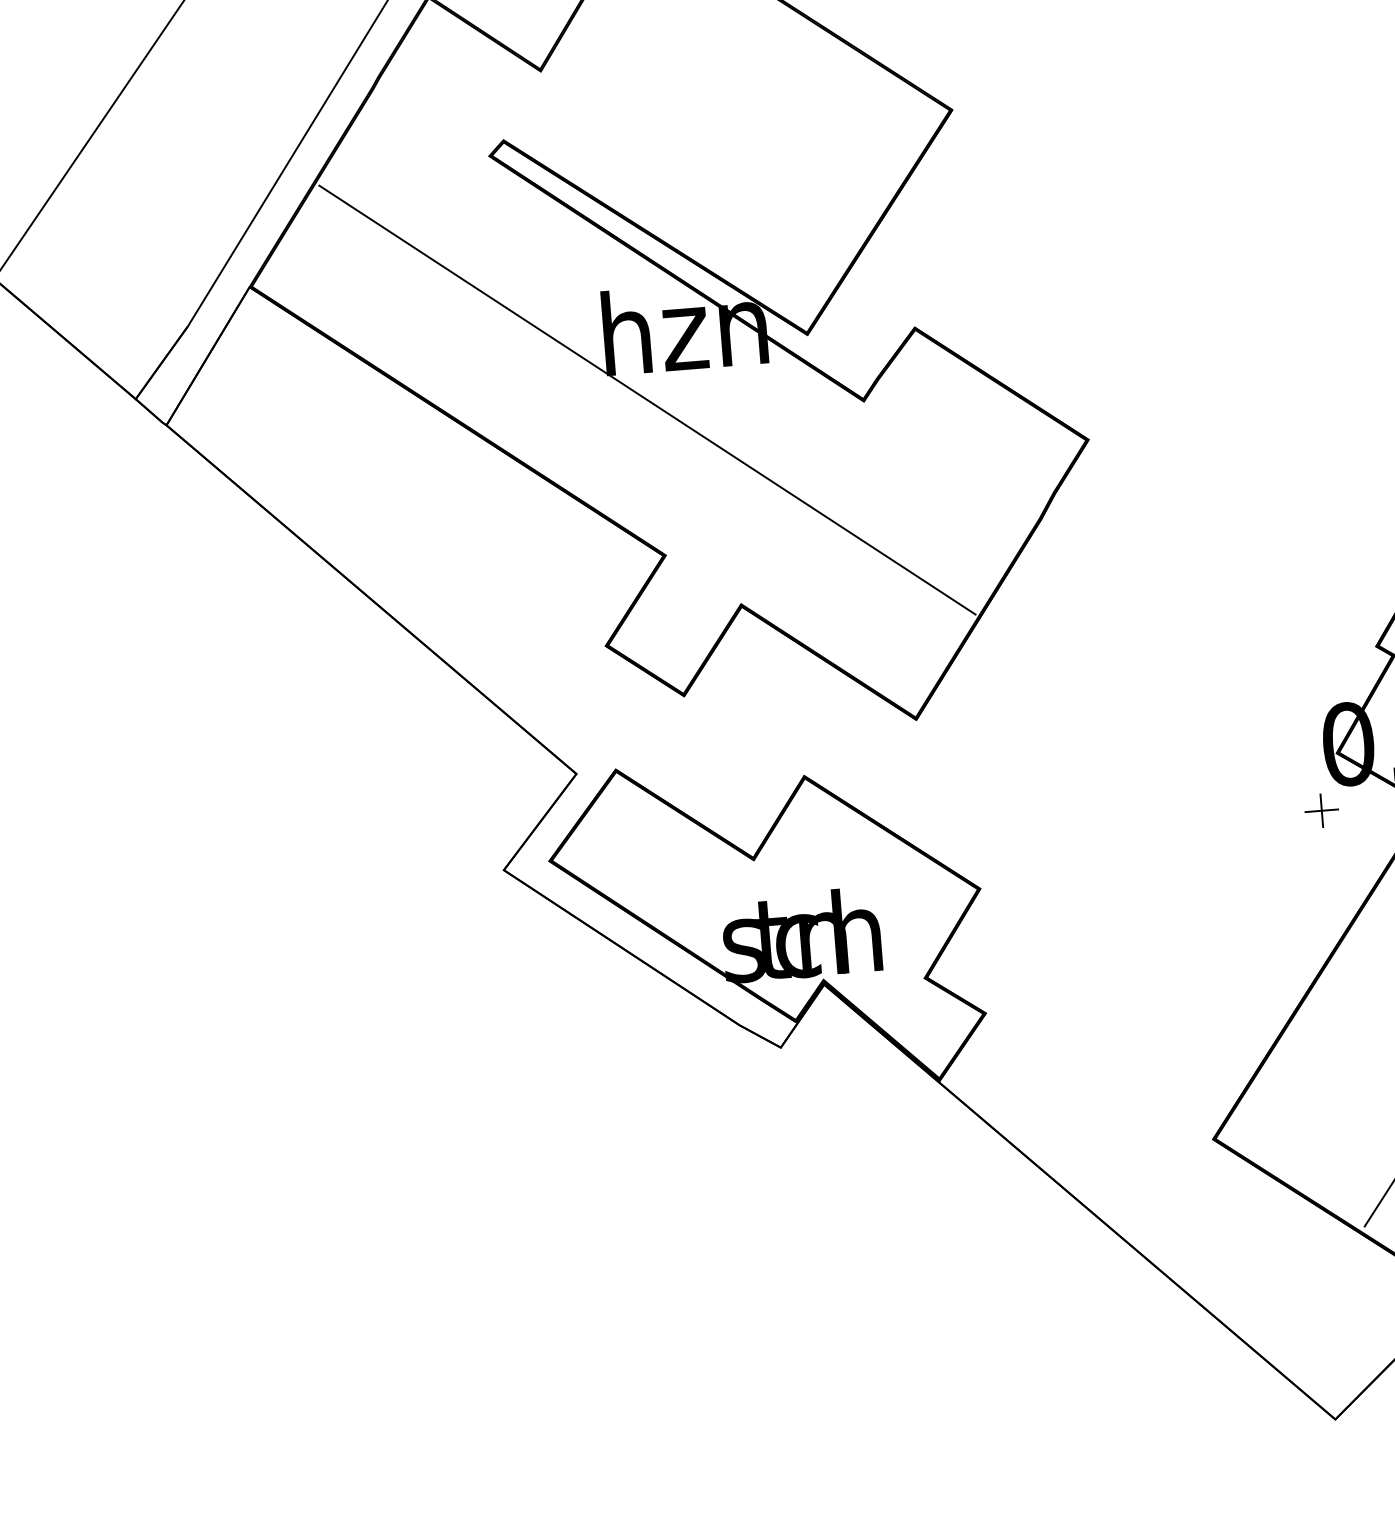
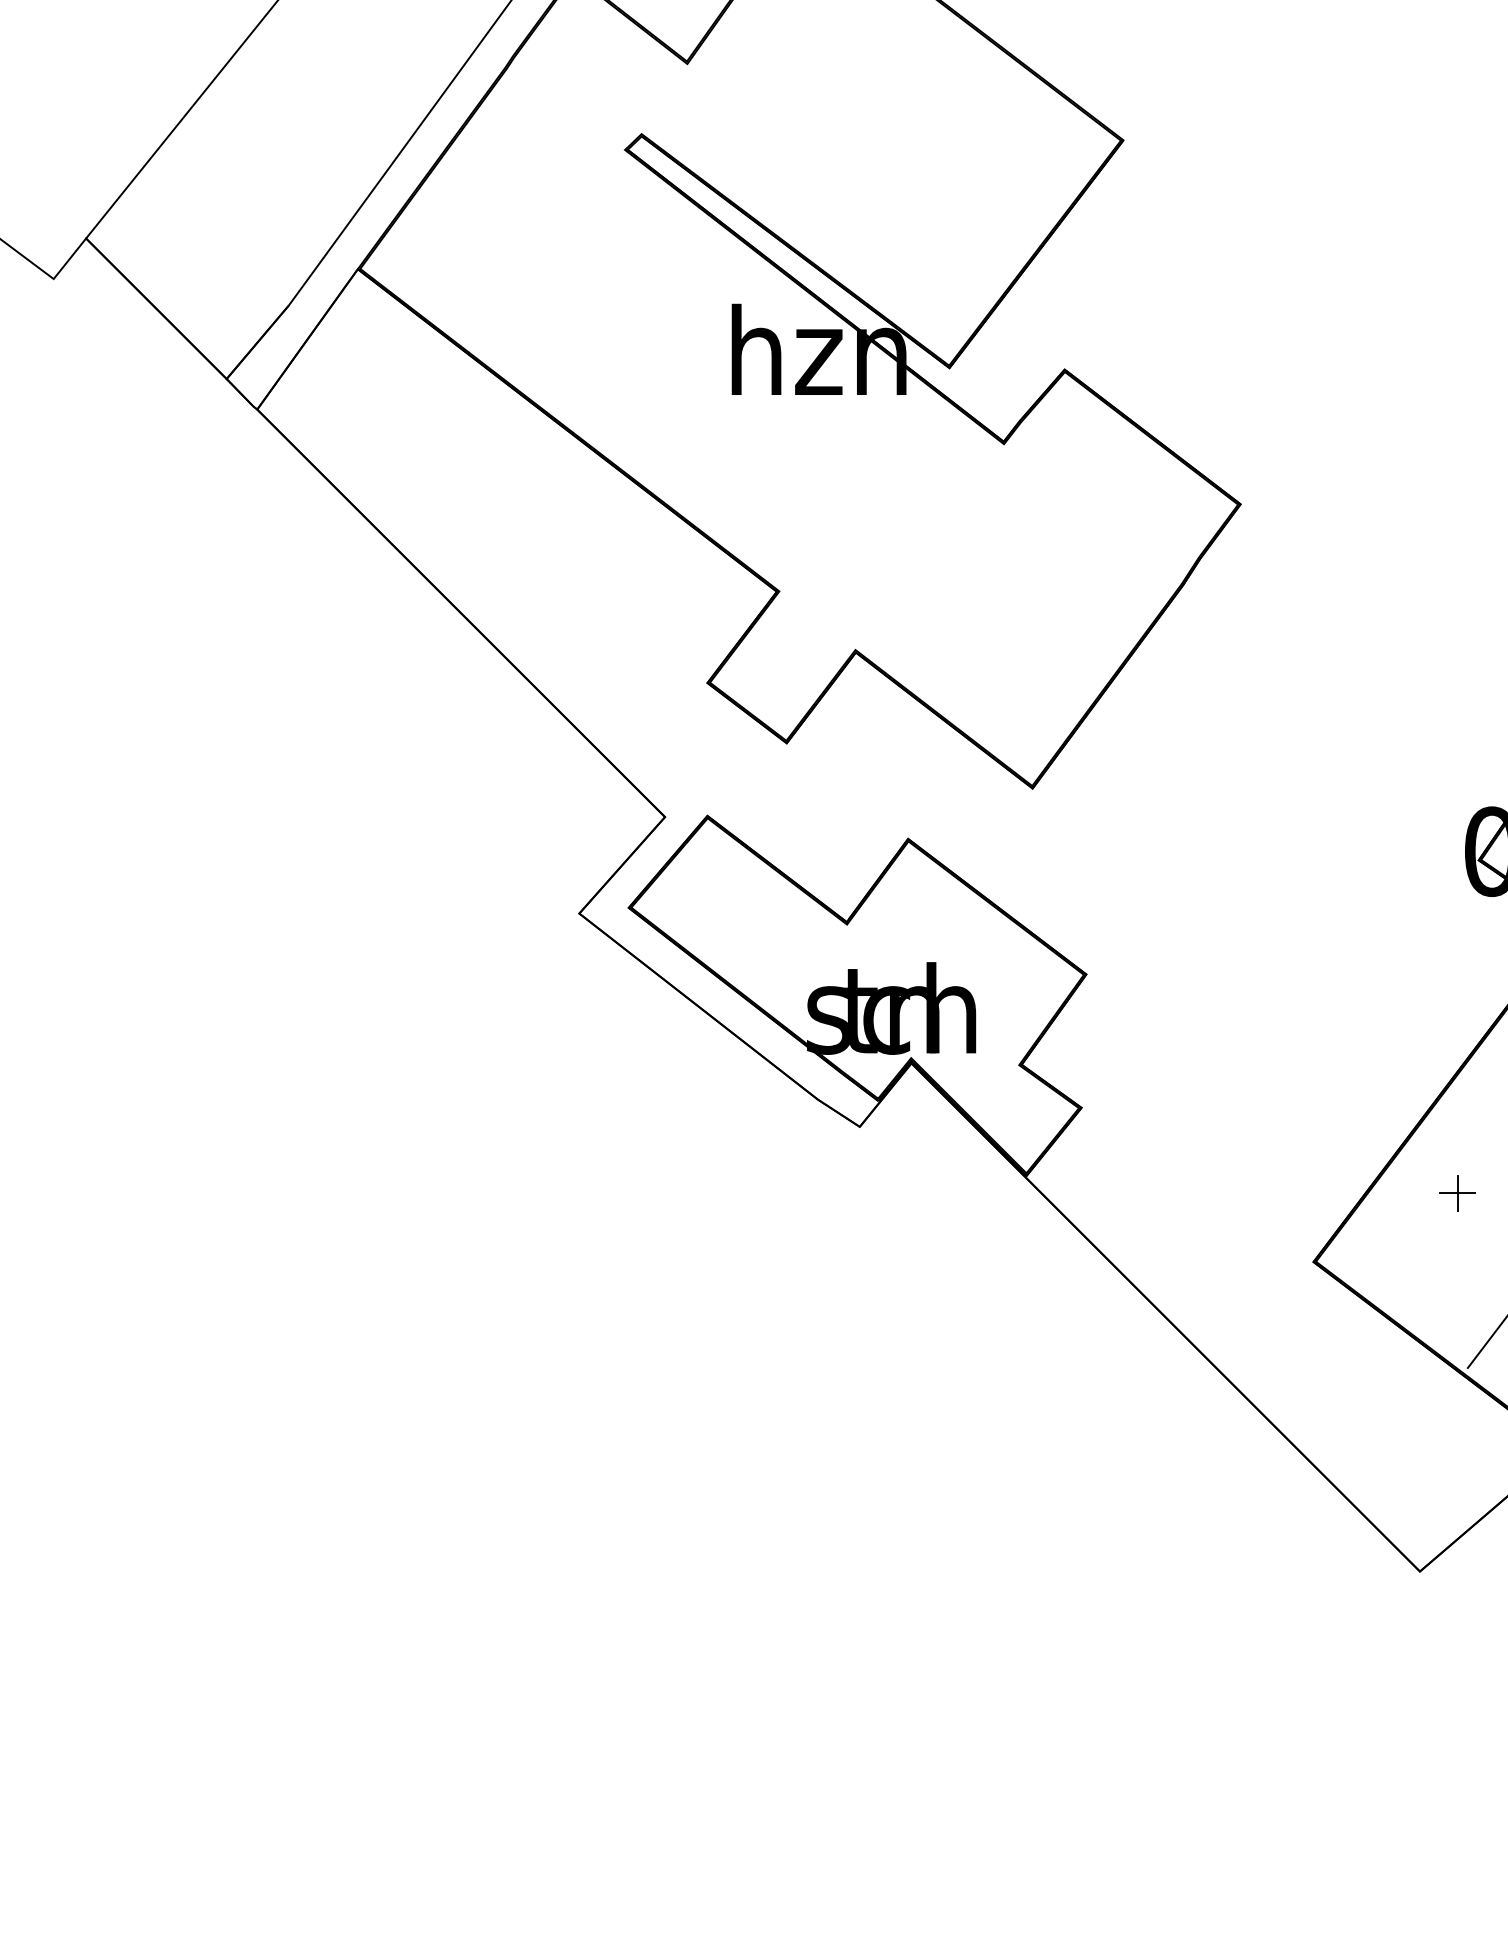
line: (646, 399) -> (772, 423), removed
part: (1321, 810) -> (1457, 1193), moved

